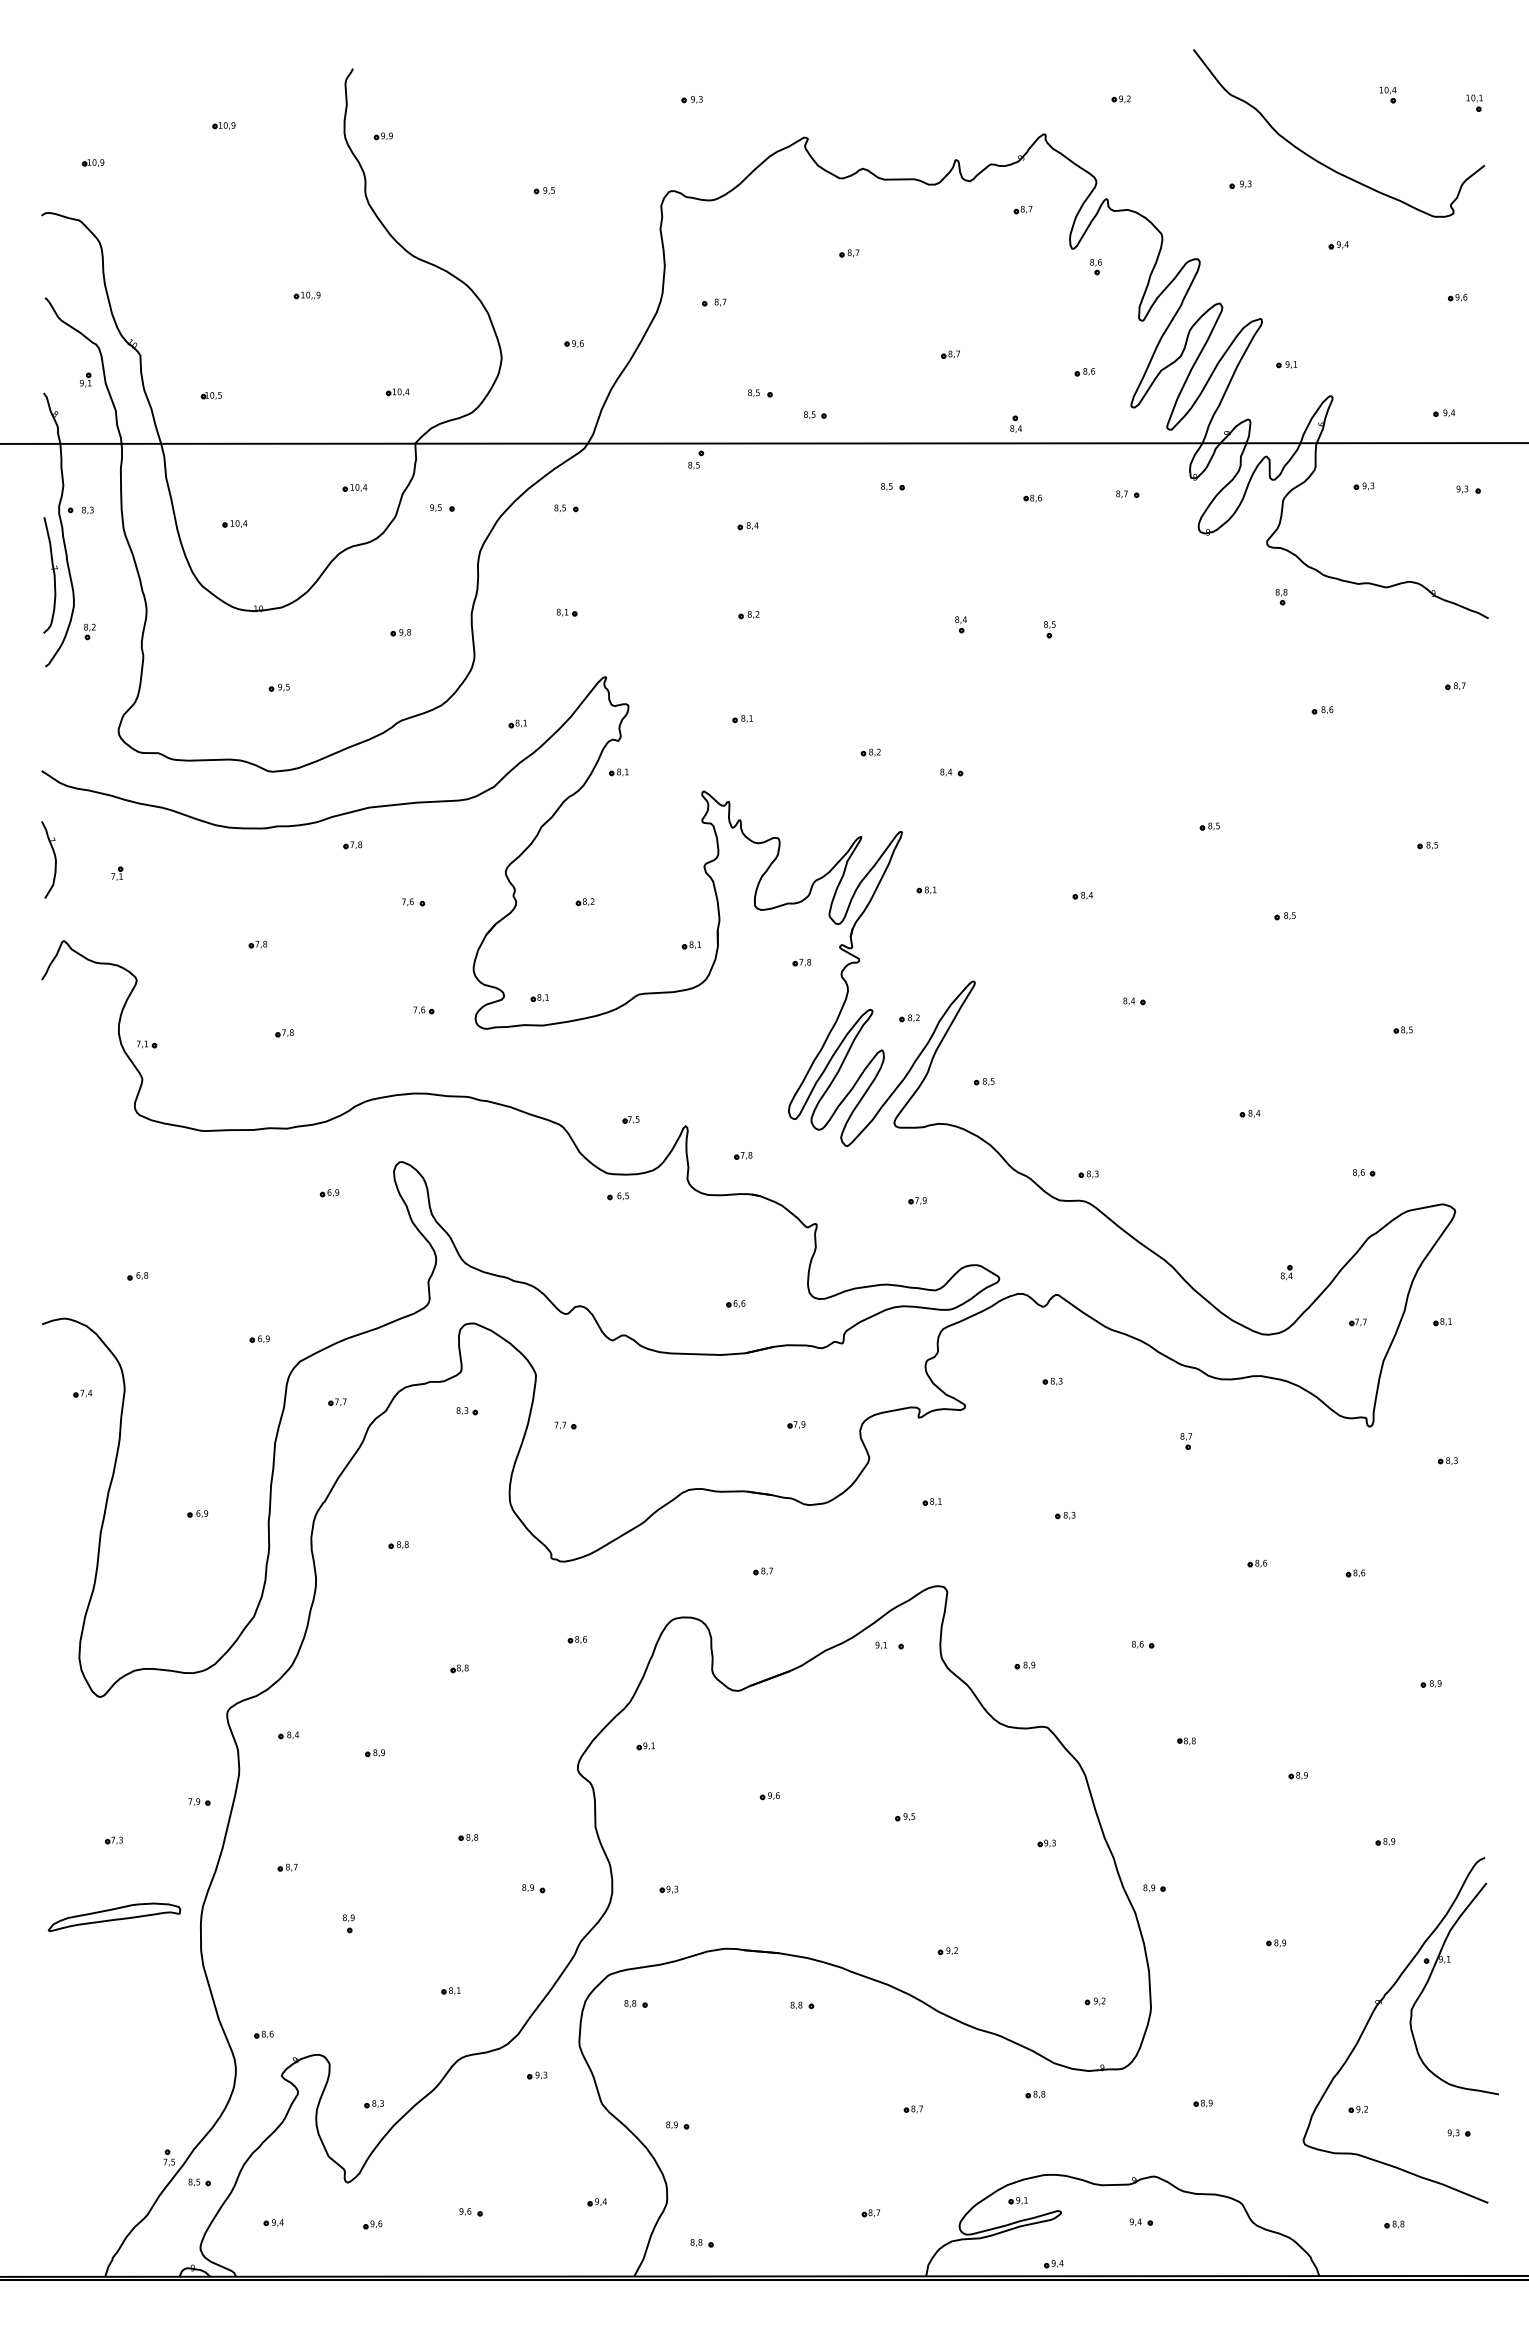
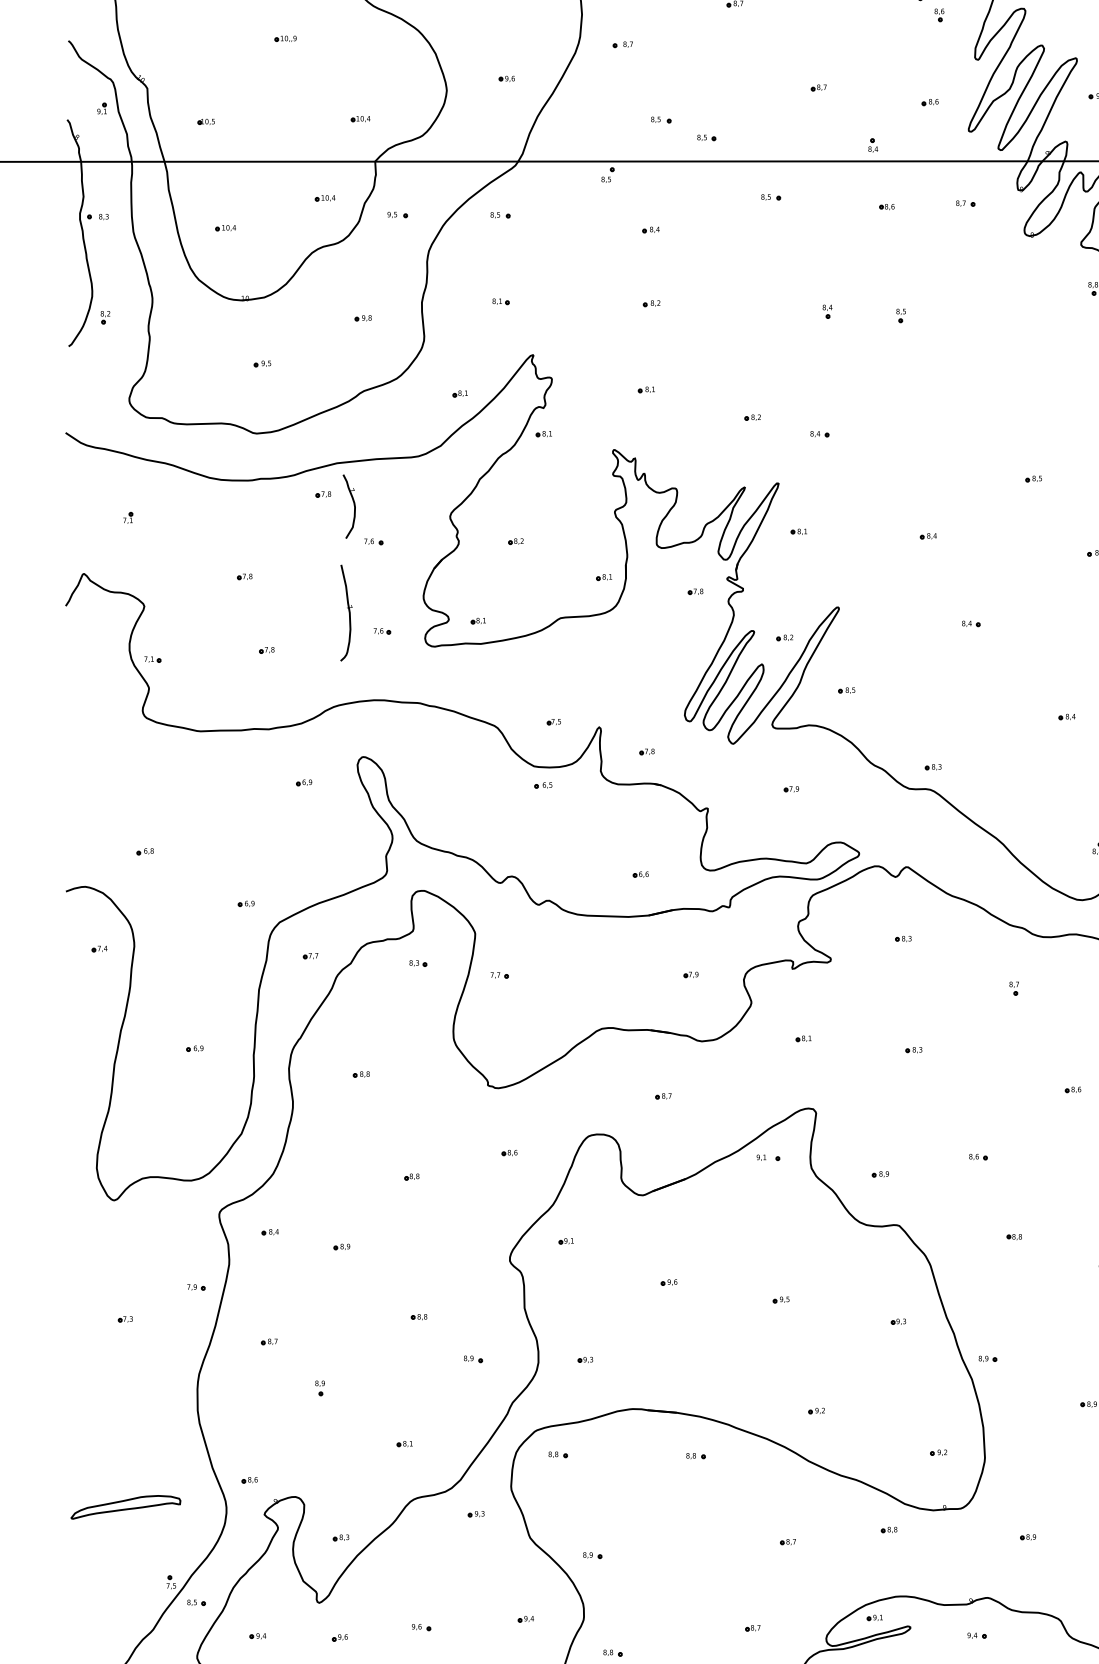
part: (50, 575) -> (346, 613), moved
part: (48, 859) -> (348, 506), moved
part: (114, 1916) -> (125, 1506), moved

